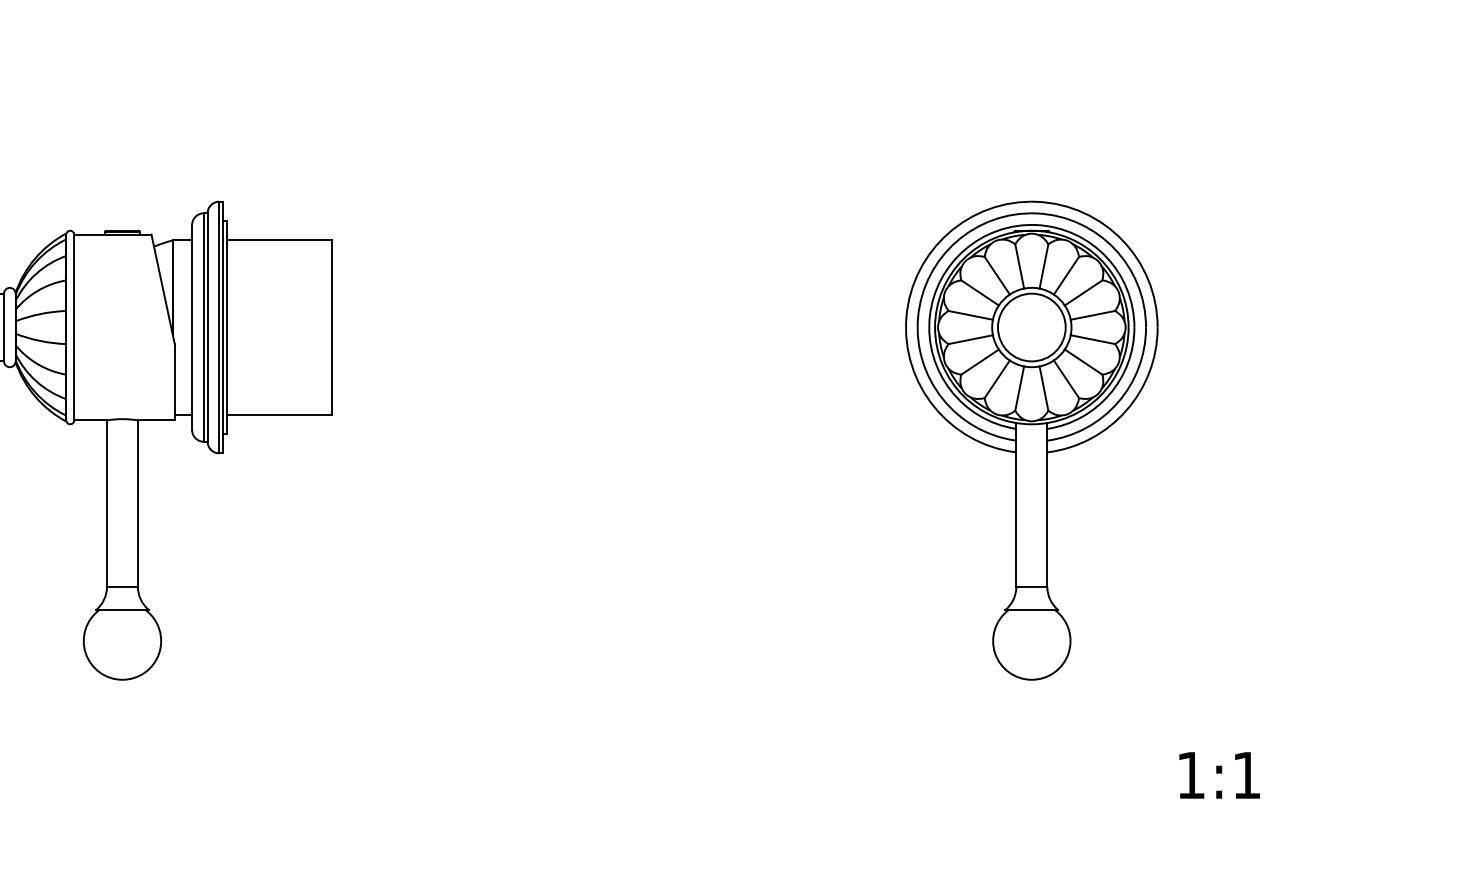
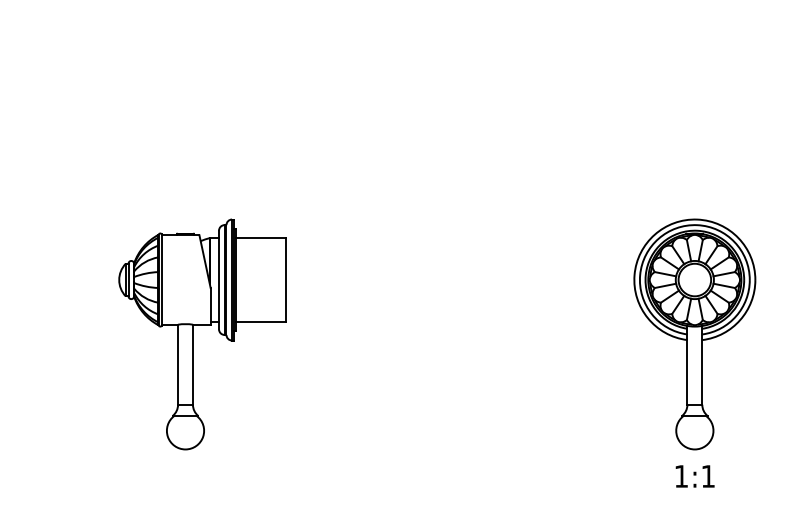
part: (1031, 440) -> (694, 334), moved
text: (1218, 775) -> (694, 476), moved

